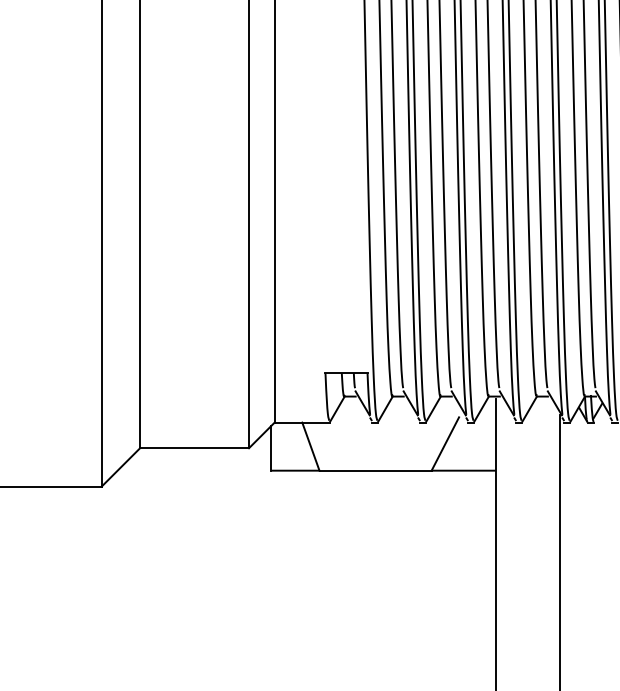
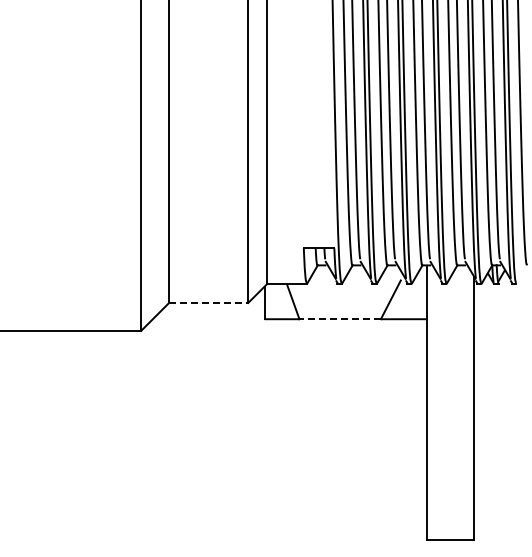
line: (194, 447) -> (208, 302), solid -> dashed
line: (375, 471) -> (340, 319), solid -> dashed

